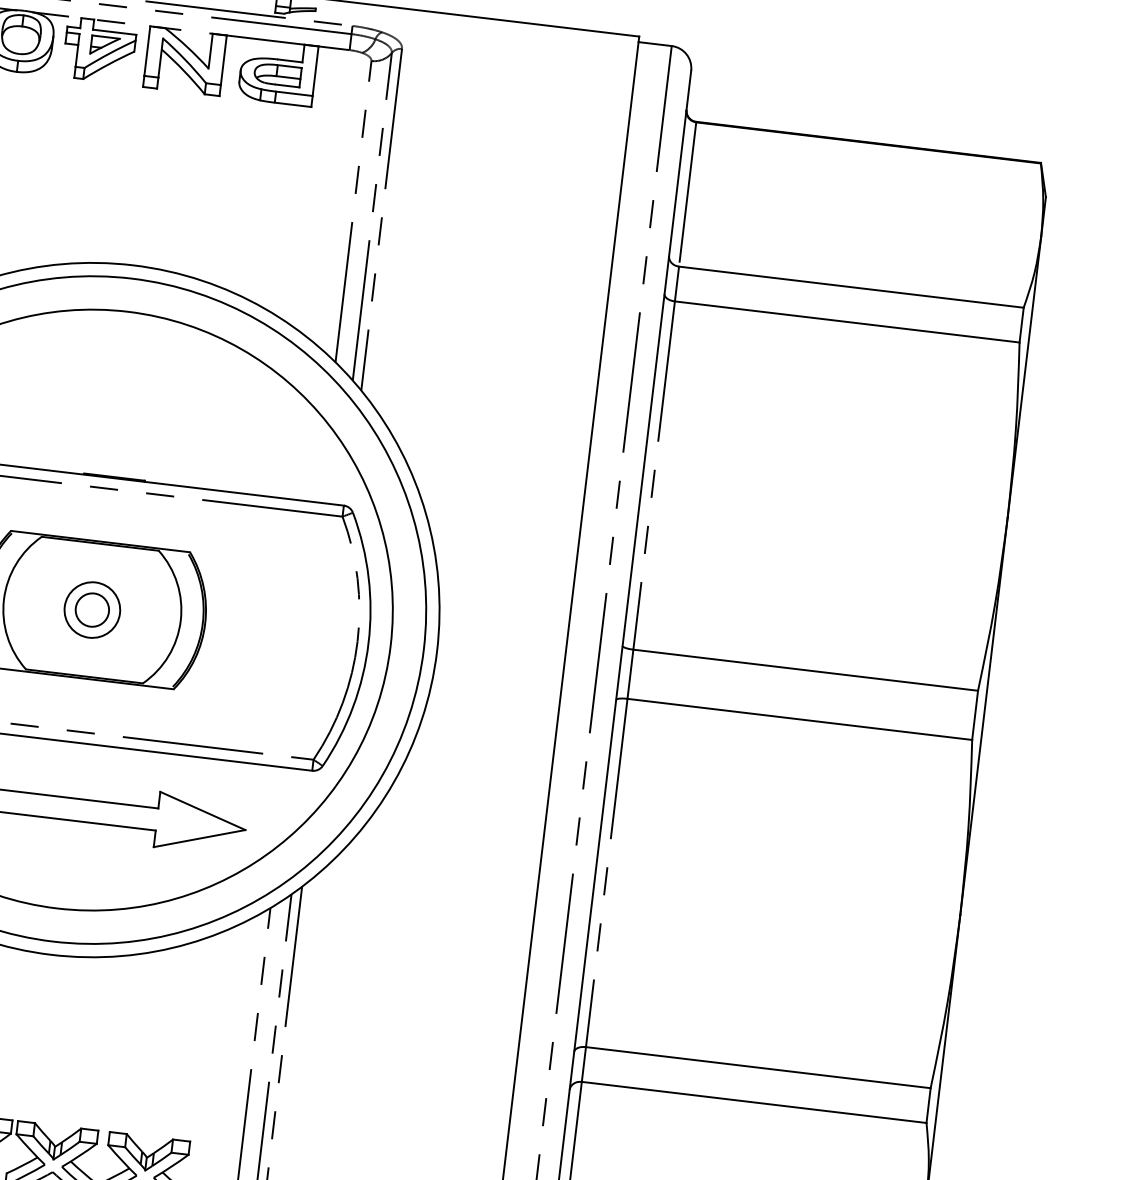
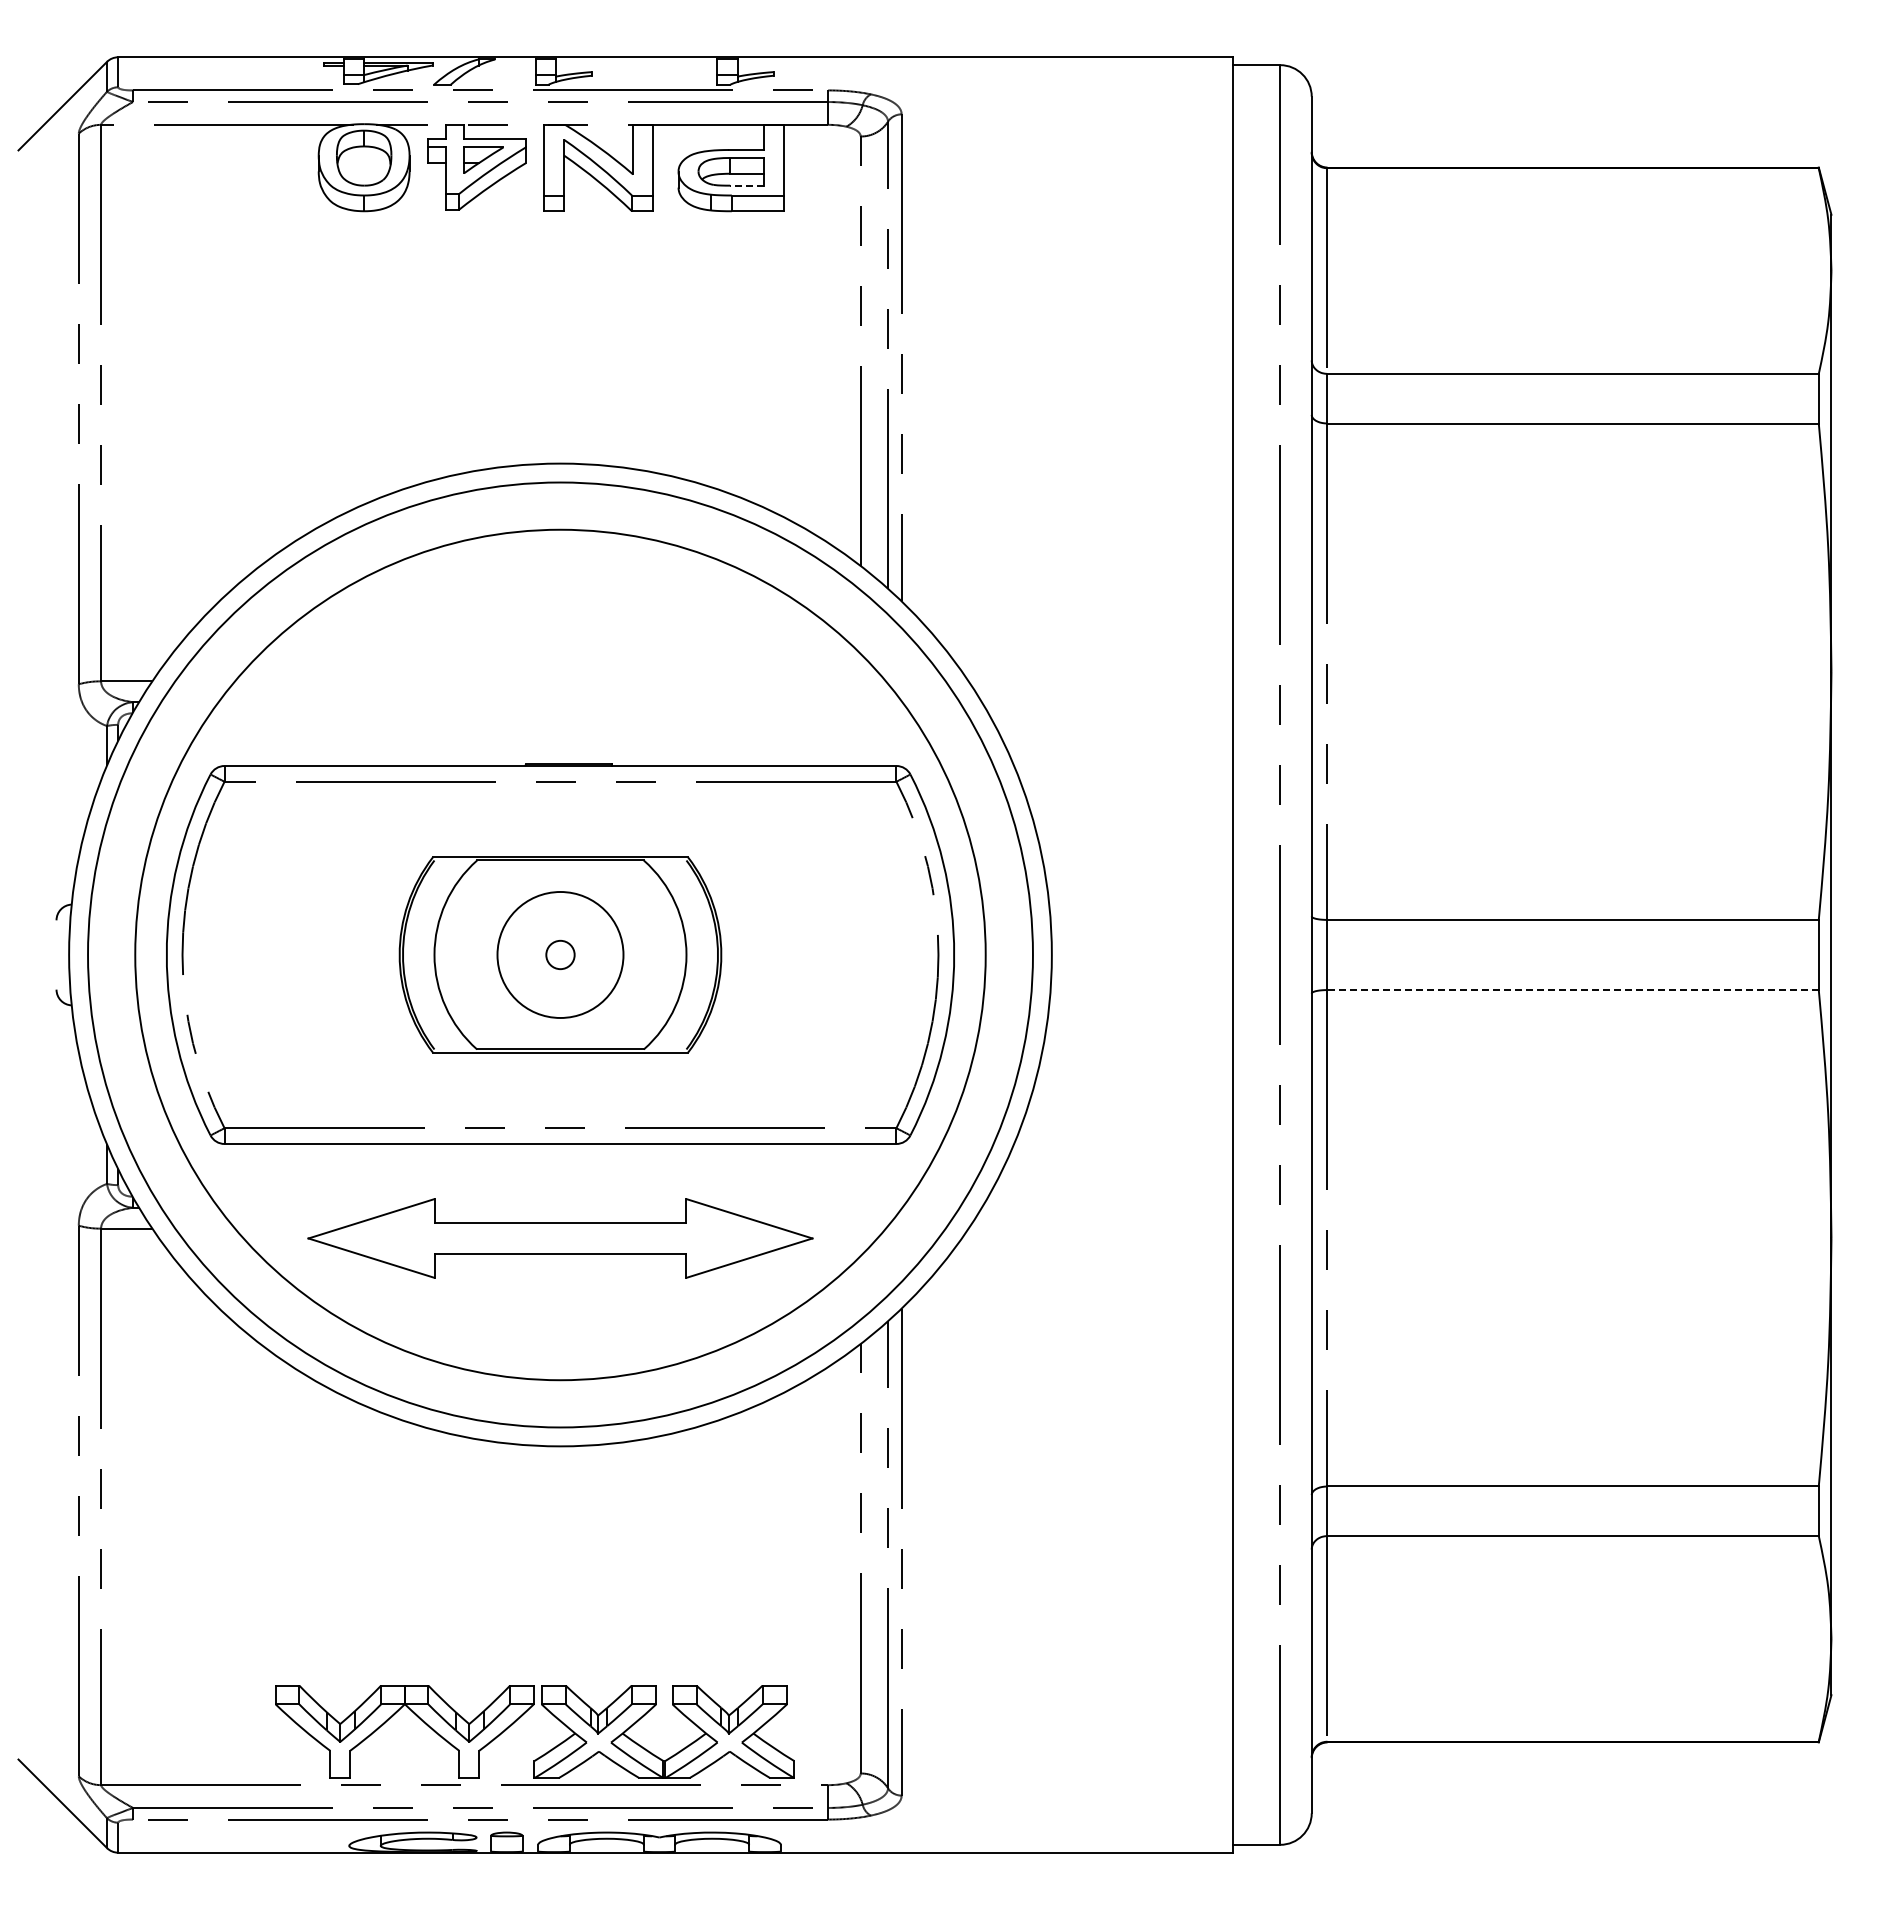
line: (287, 85) -> (747, 185), solid -> dashed
circle: (92, 609) -> (560, 954), size x0.6
circle: (92, 609) -> (560, 954), size x1.6
line: (800, 719) -> (1573, 990), solid -> dashed

